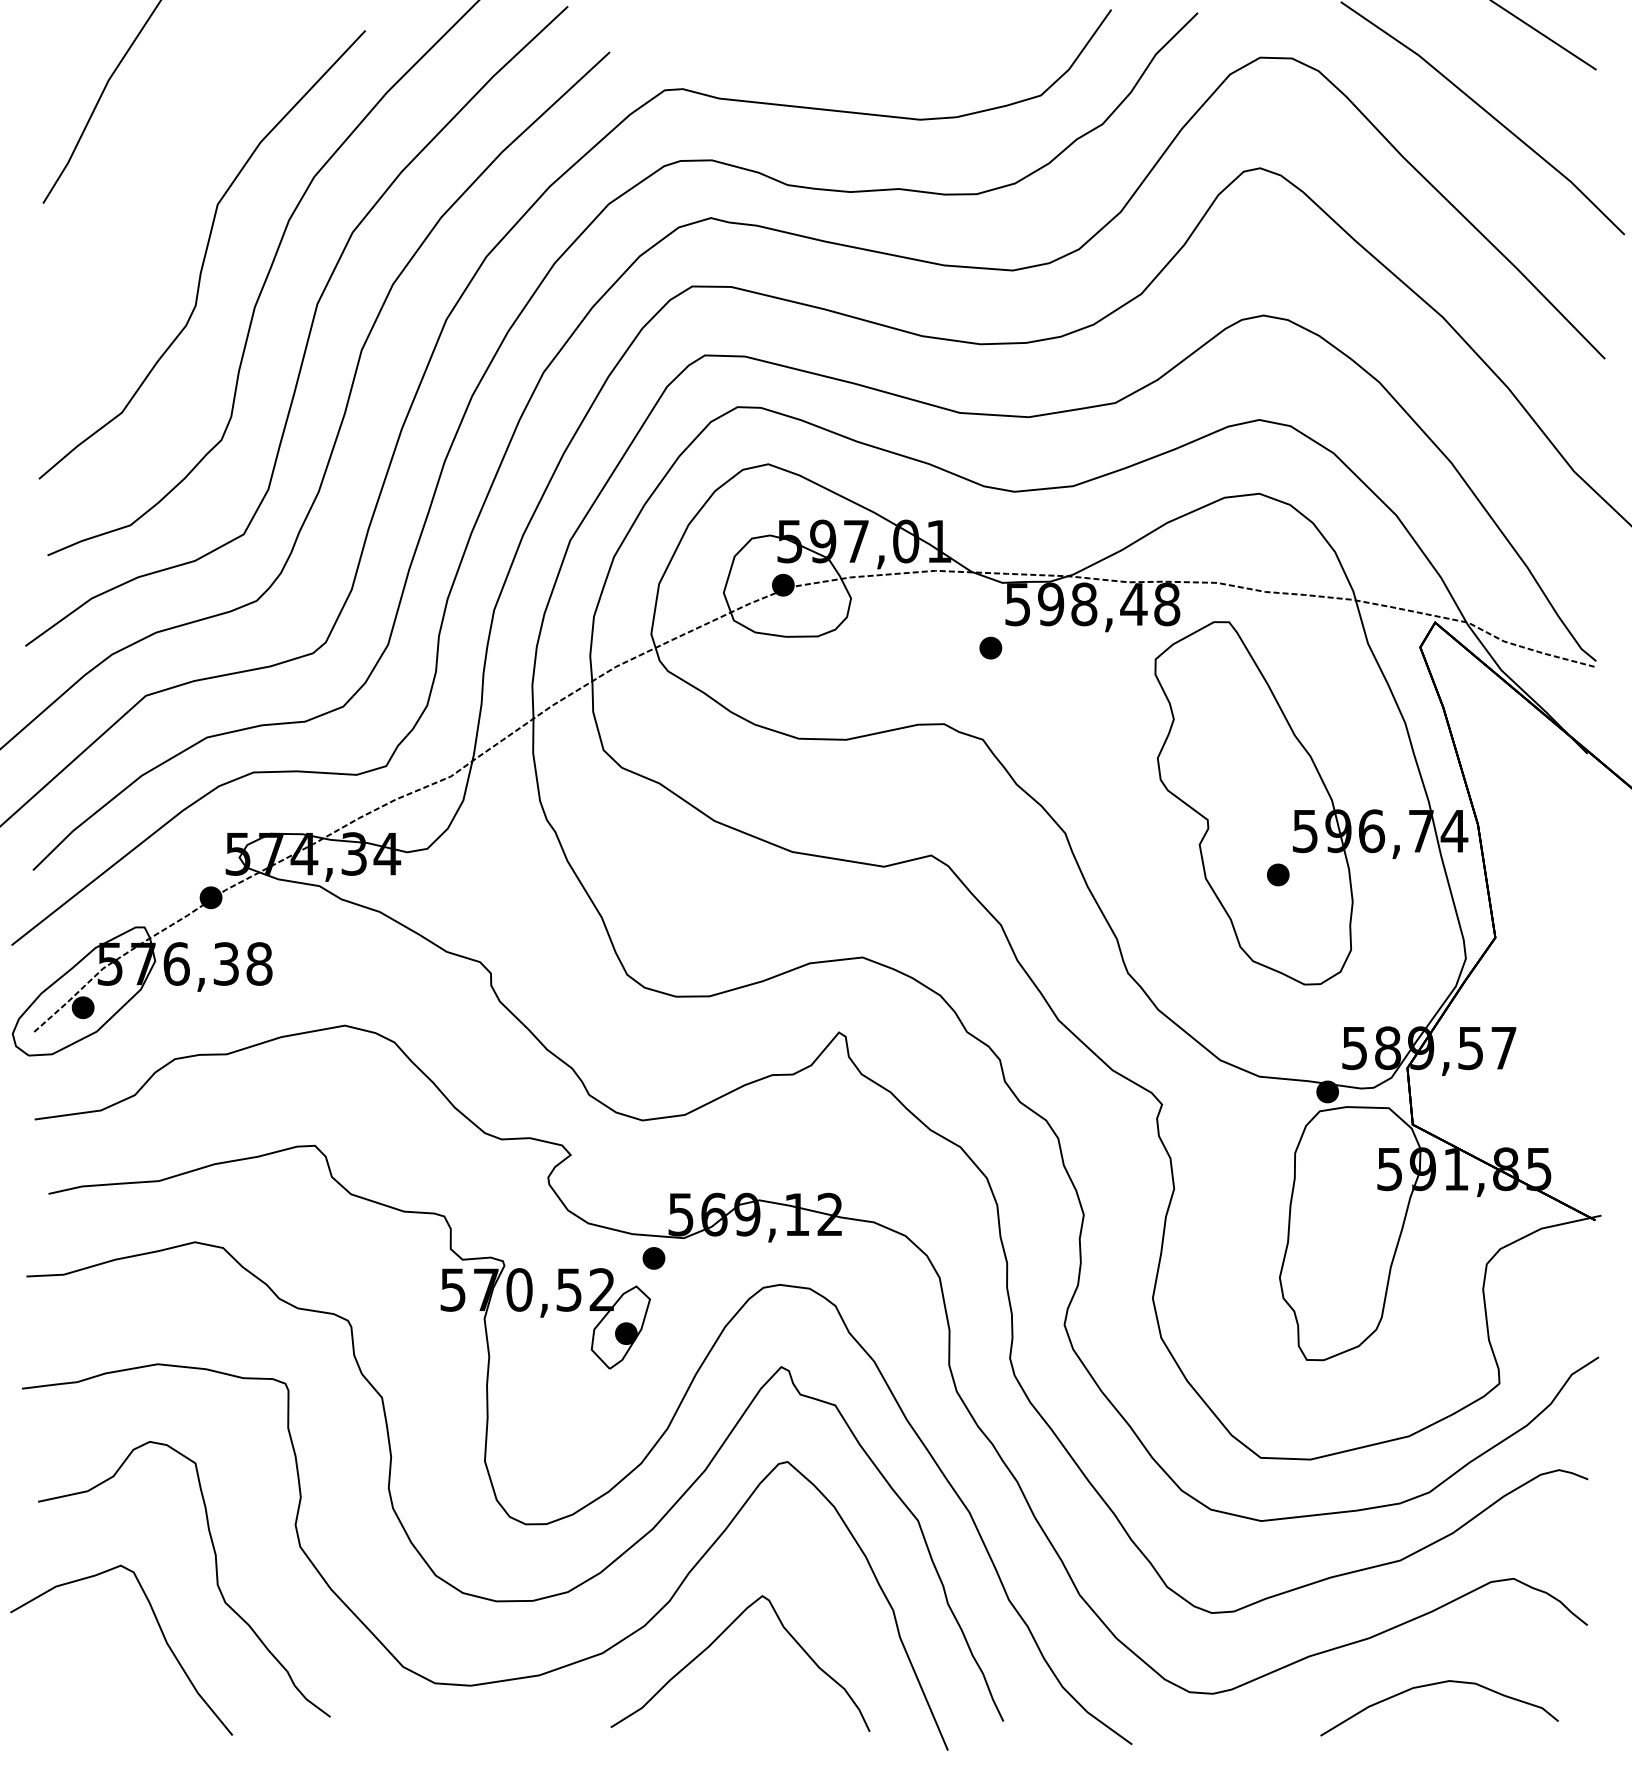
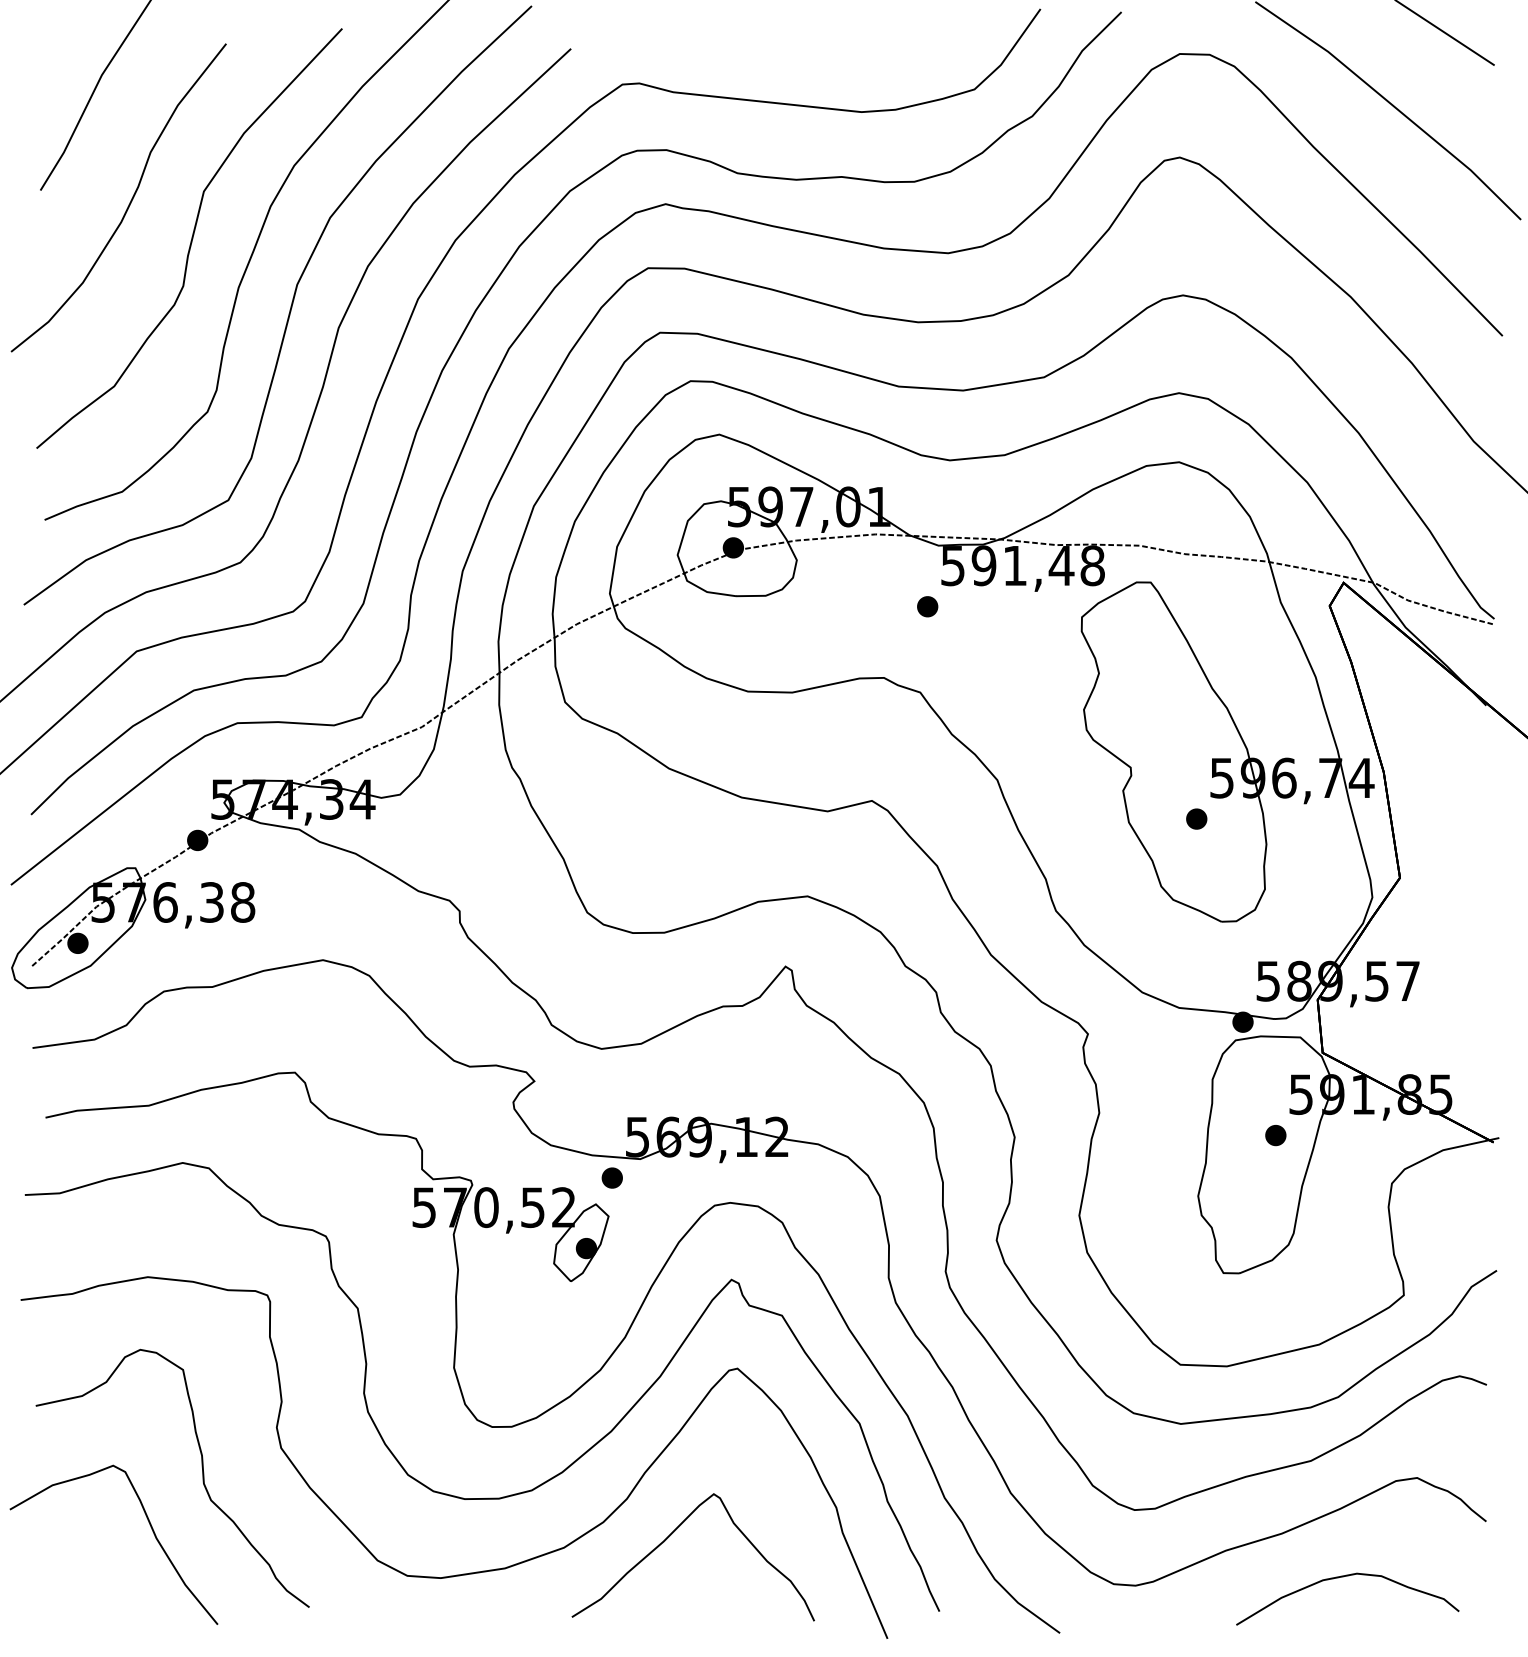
part: (138, 216) -> (129, 202), added
text: (1084, 604) -> (1015, 565), 598,48 -> 591,48
part: (1362, 1212) -> (1275, 1135), added

